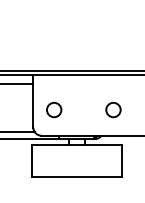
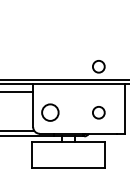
circle: (113, 53) -> (98, 66), added
circle: (53, 109) -> (49, 112), size x1.4

